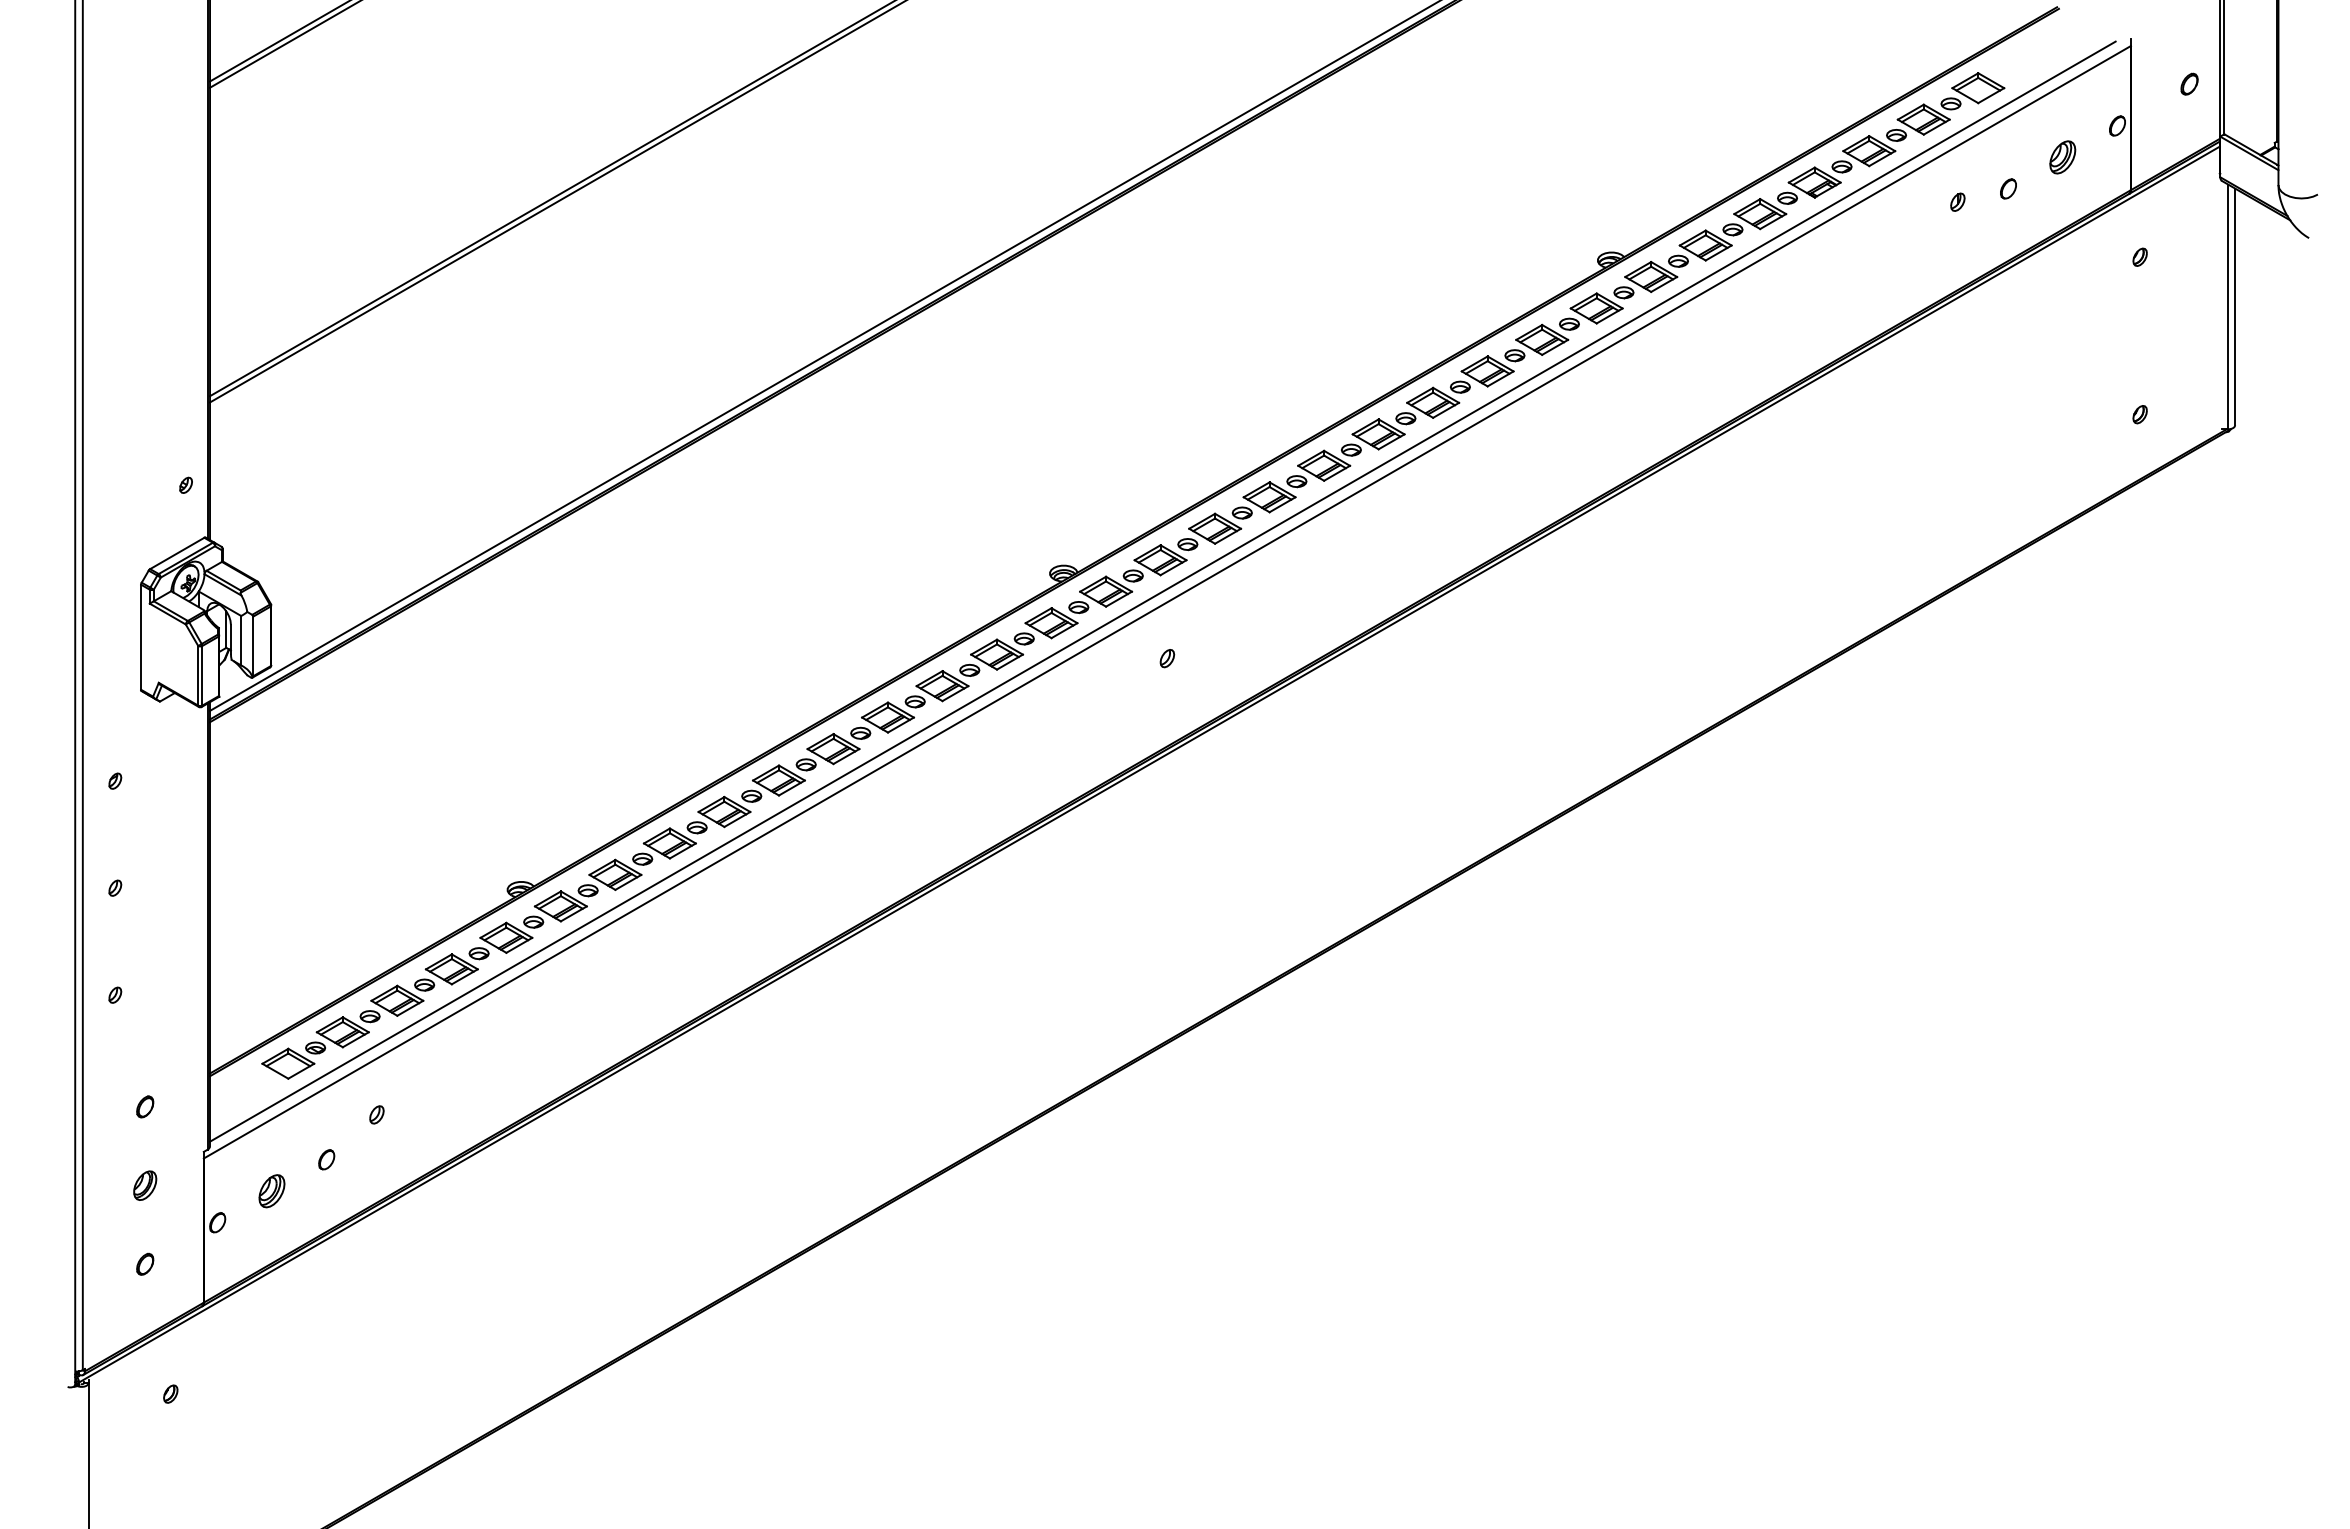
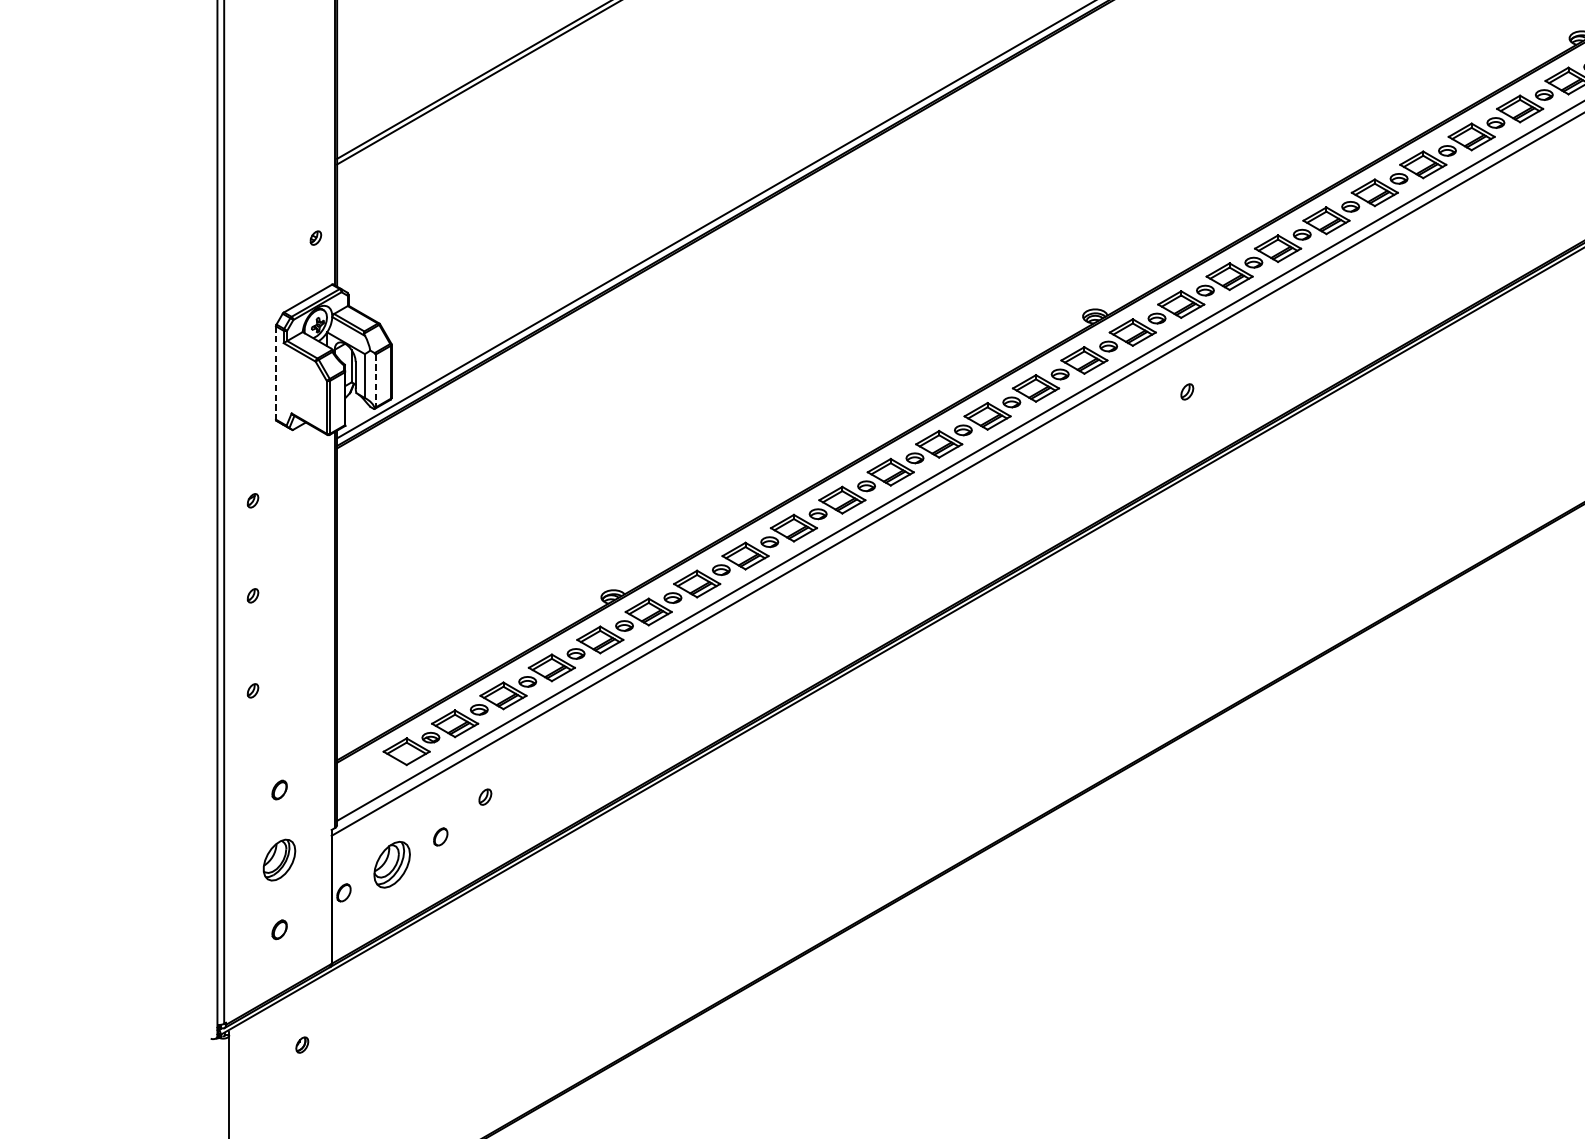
line: (141, 637) -> (276, 373), solid -> dashed
line: (253, 646) -> (375, 381), solid -> dashed
part: (145, 1185) -> (279, 859), size x1.6
part: (271, 1191) -> (391, 865), size x1.6

